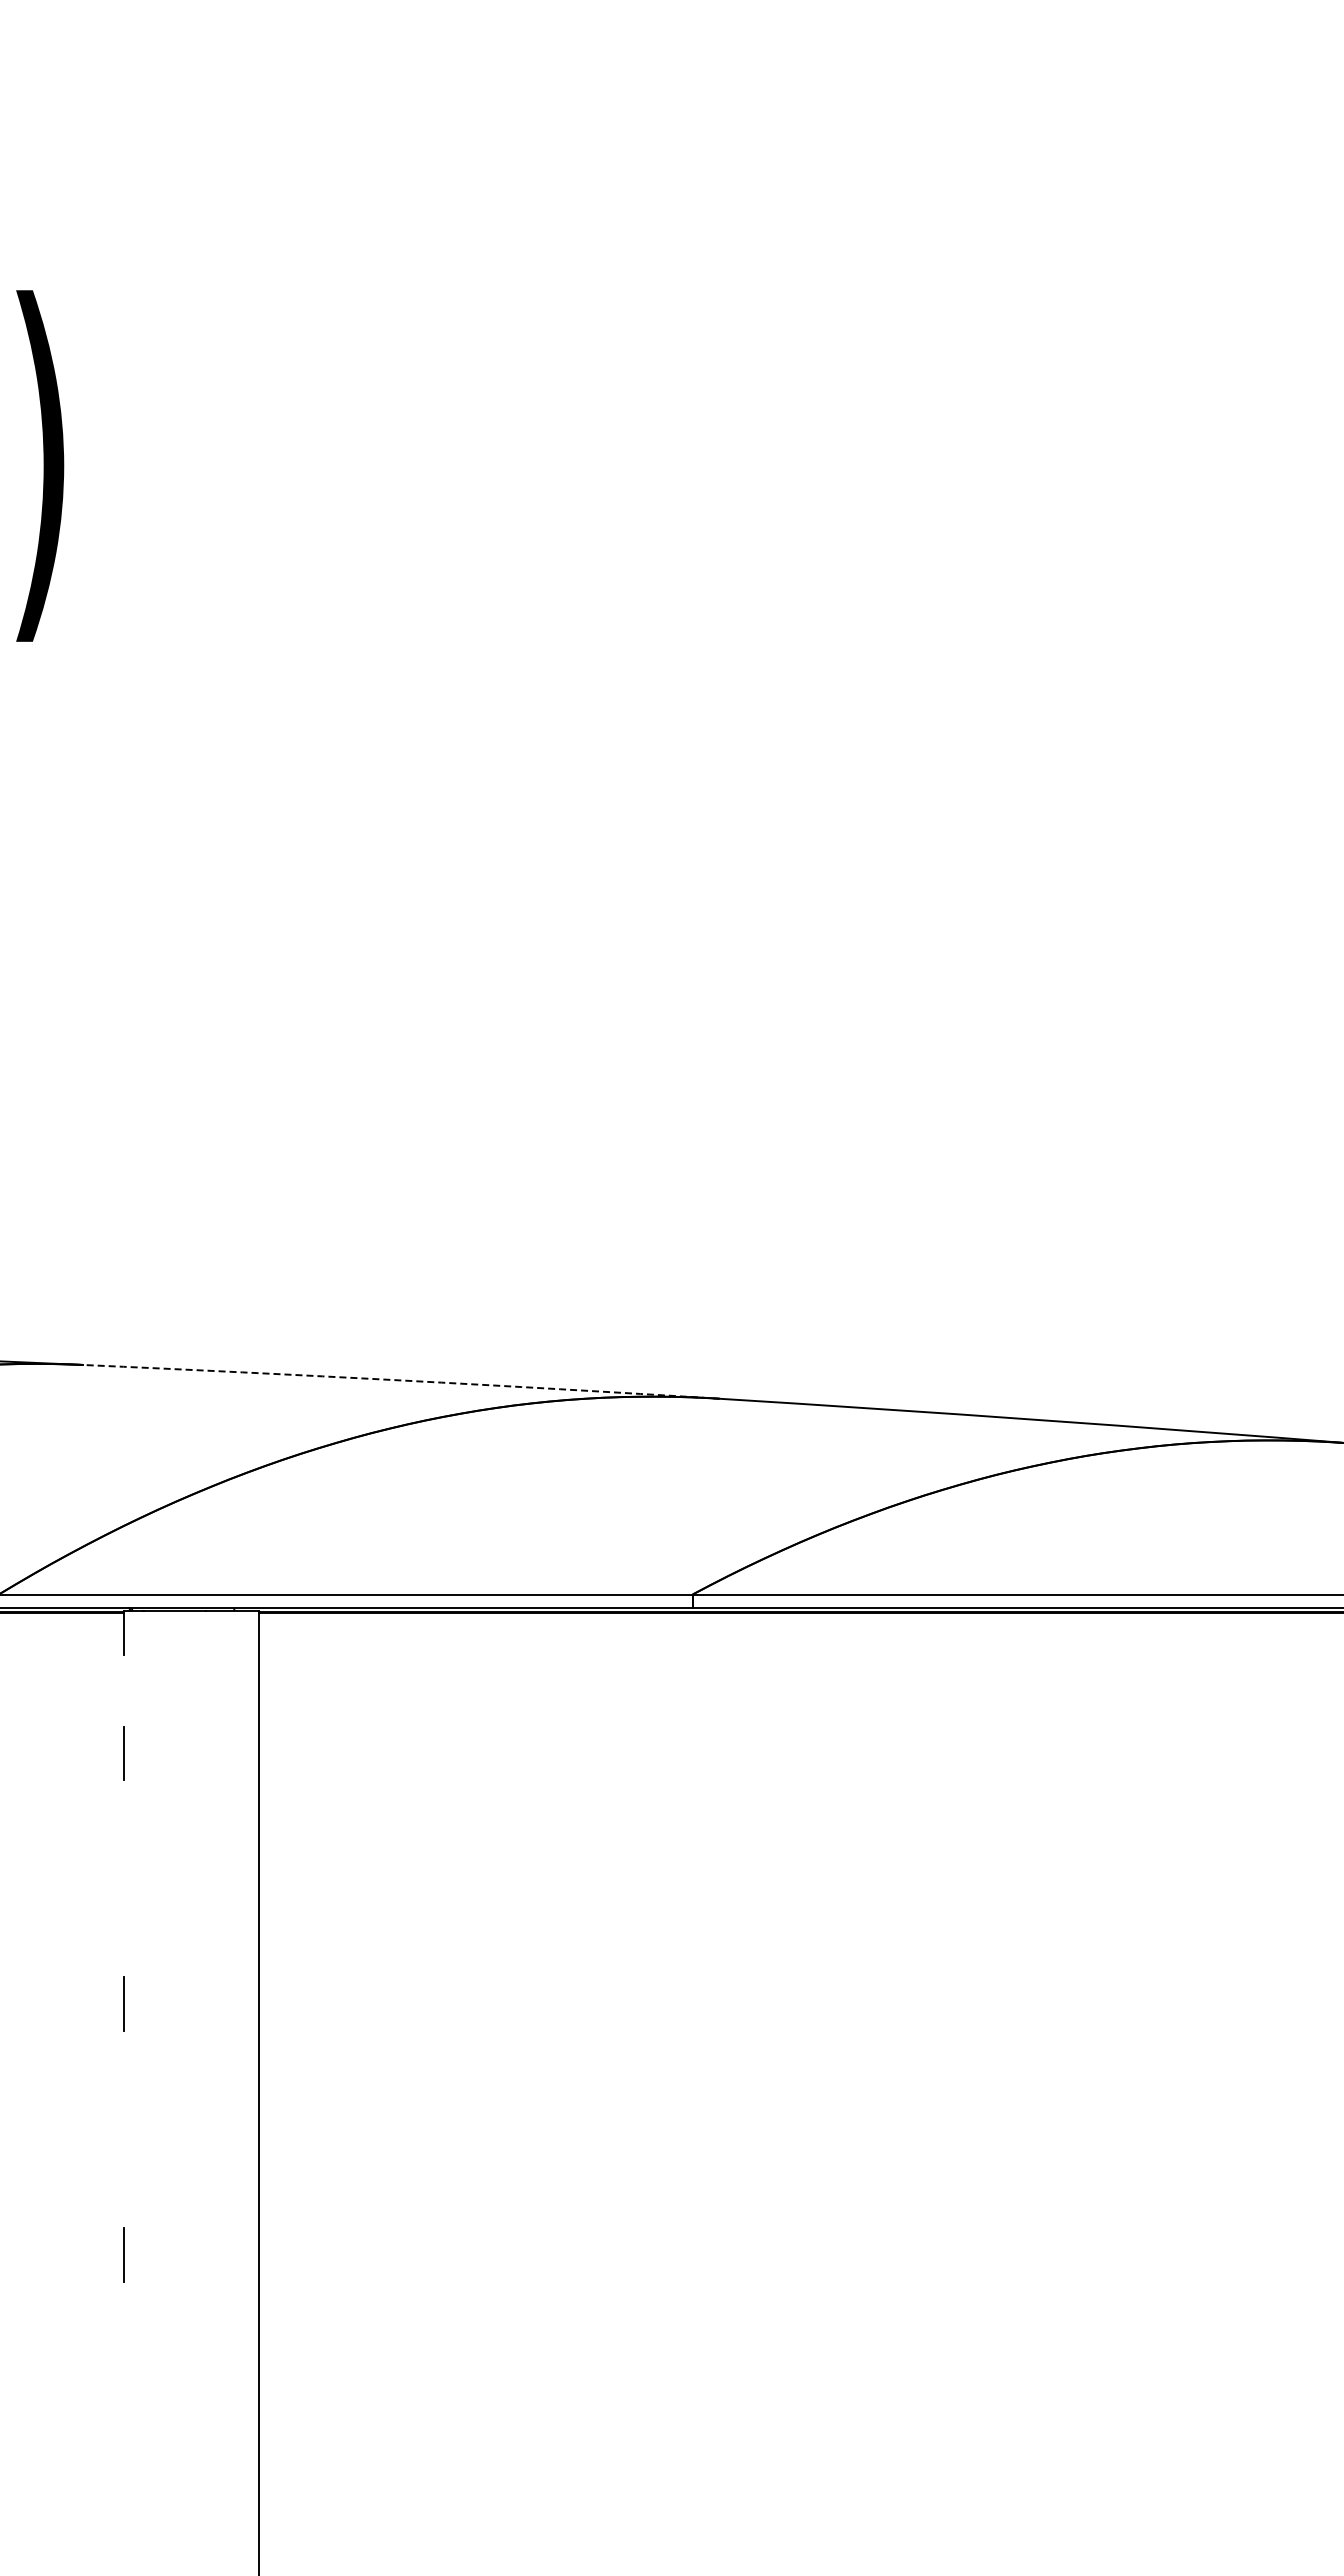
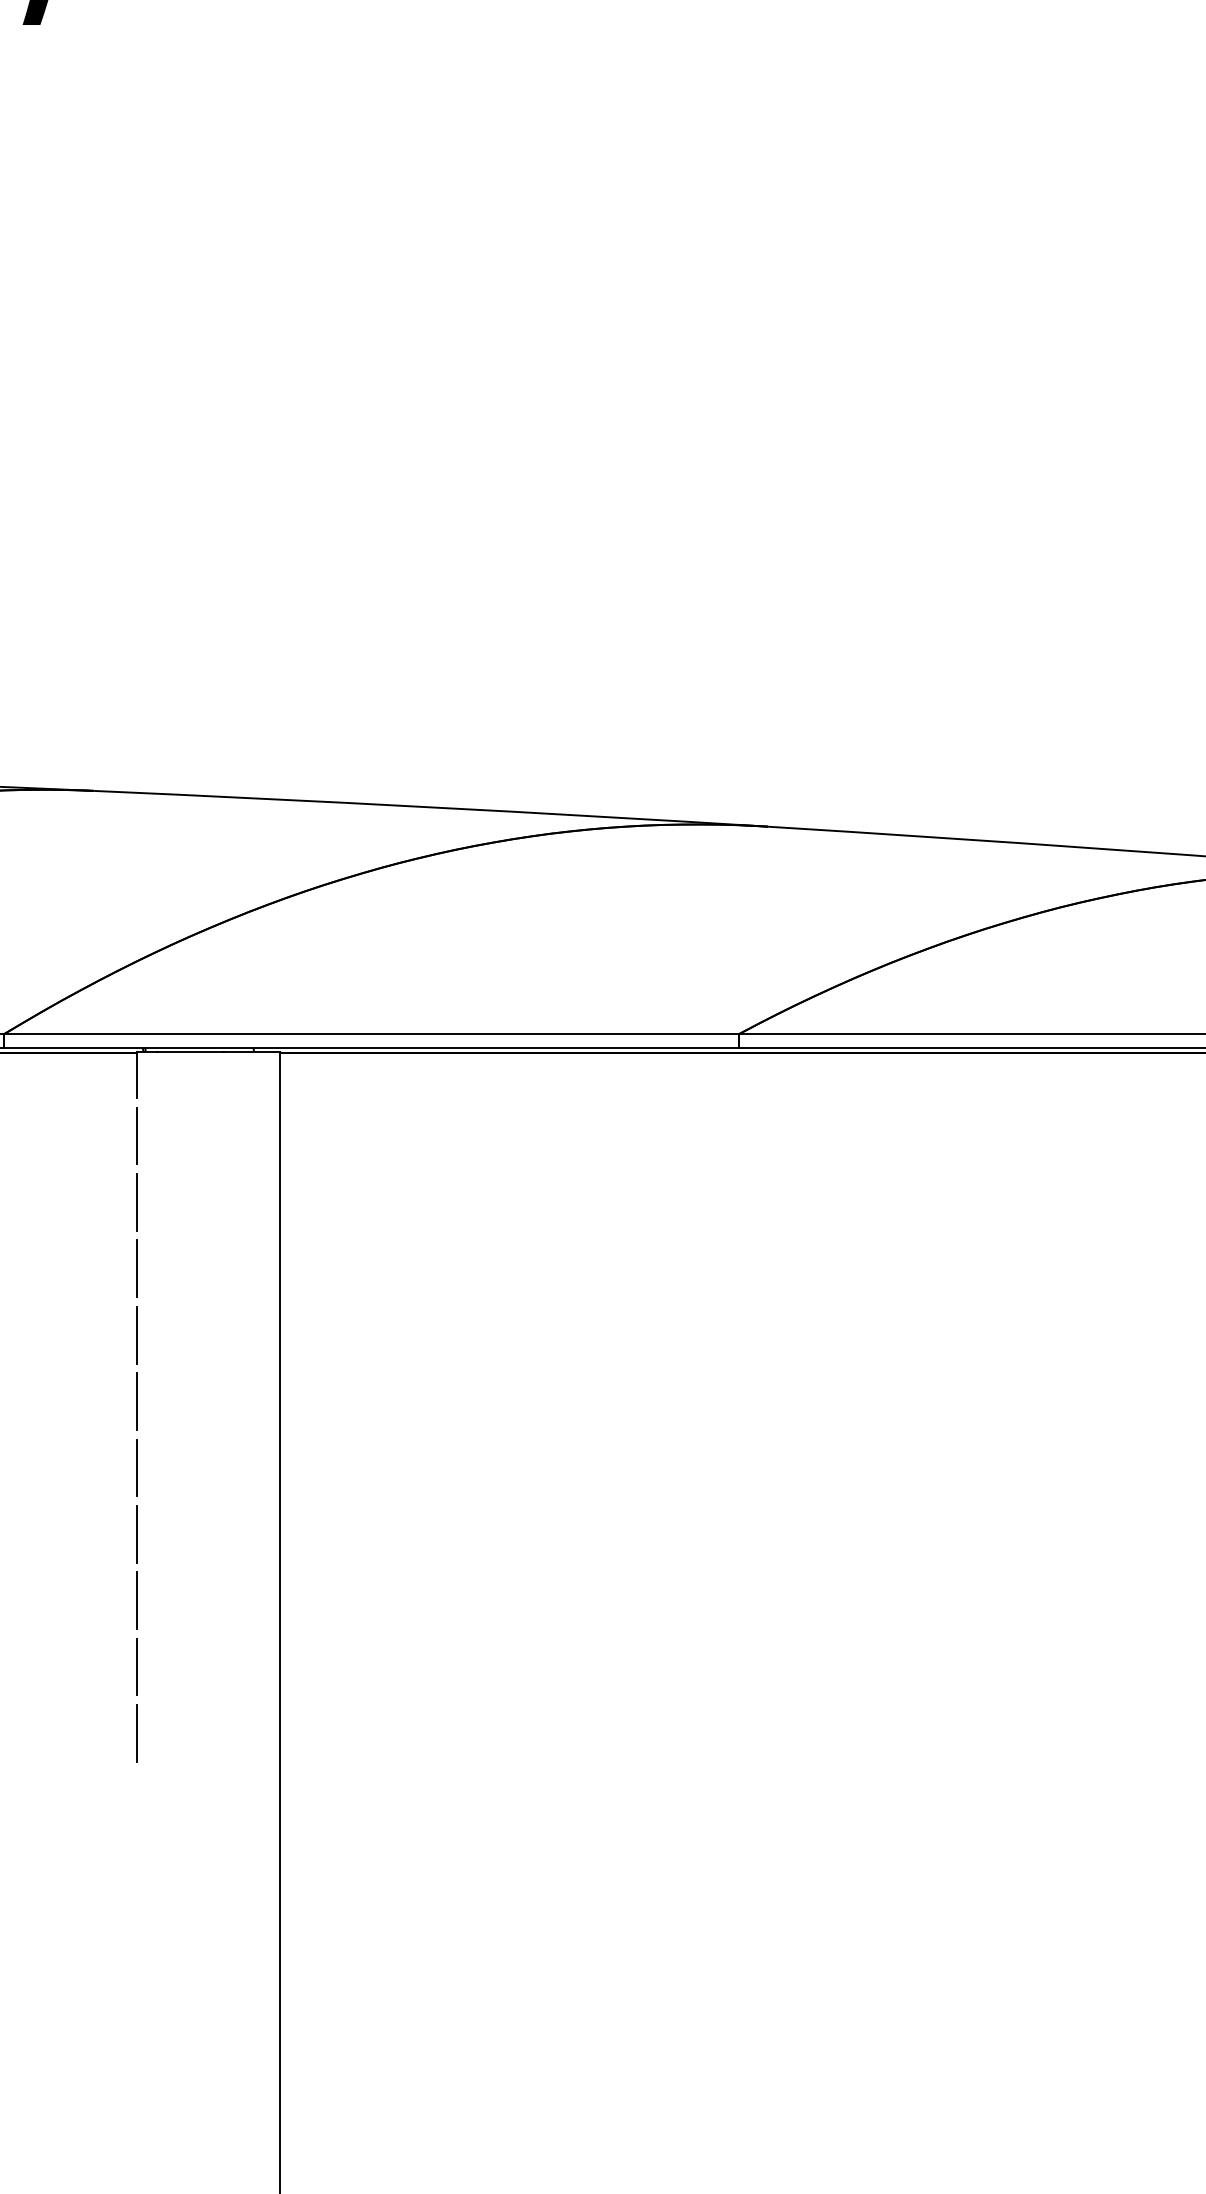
arc: (401, 1380) -> (430, 807), dashed -> solid
line: (124, 1690) -> (137, 1135), added
line: (124, 1815) -> (137, 1268), added
line: (124, 1878) -> (137, 1334), added
line: (124, 1941) -> (137, 1401), added
line: (124, 2066) -> (137, 1533), added
line: (124, 2129) -> (137, 1600), added
line: (124, 2191) -> (137, 1666), added

